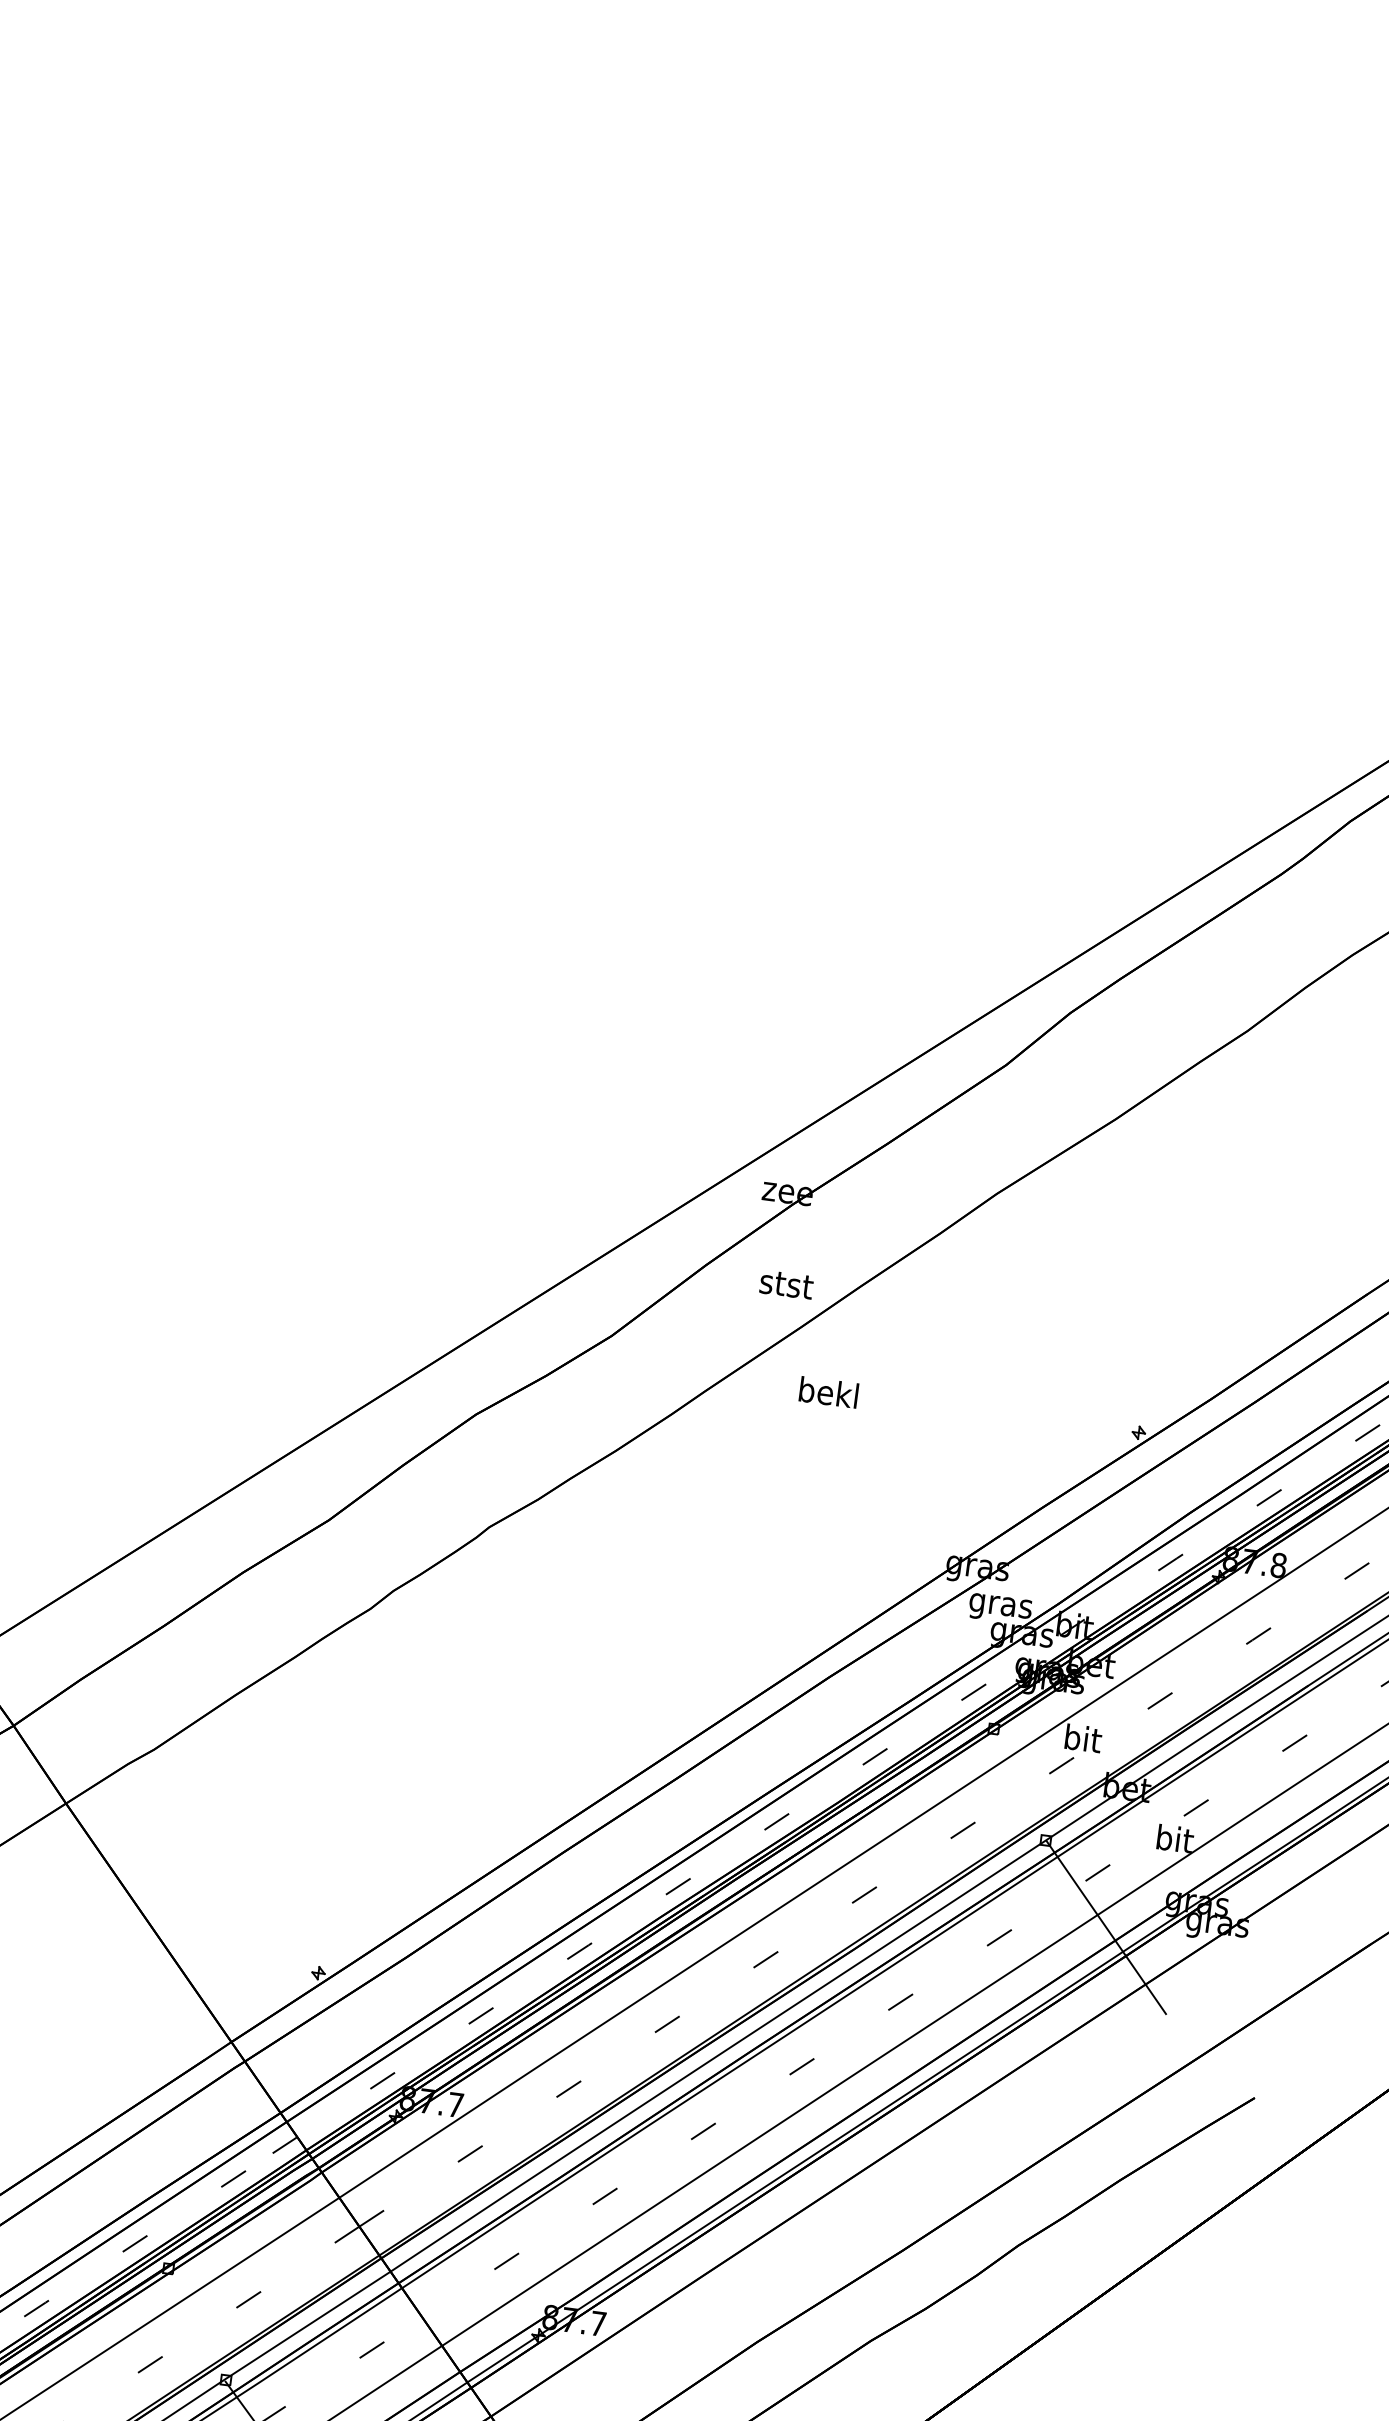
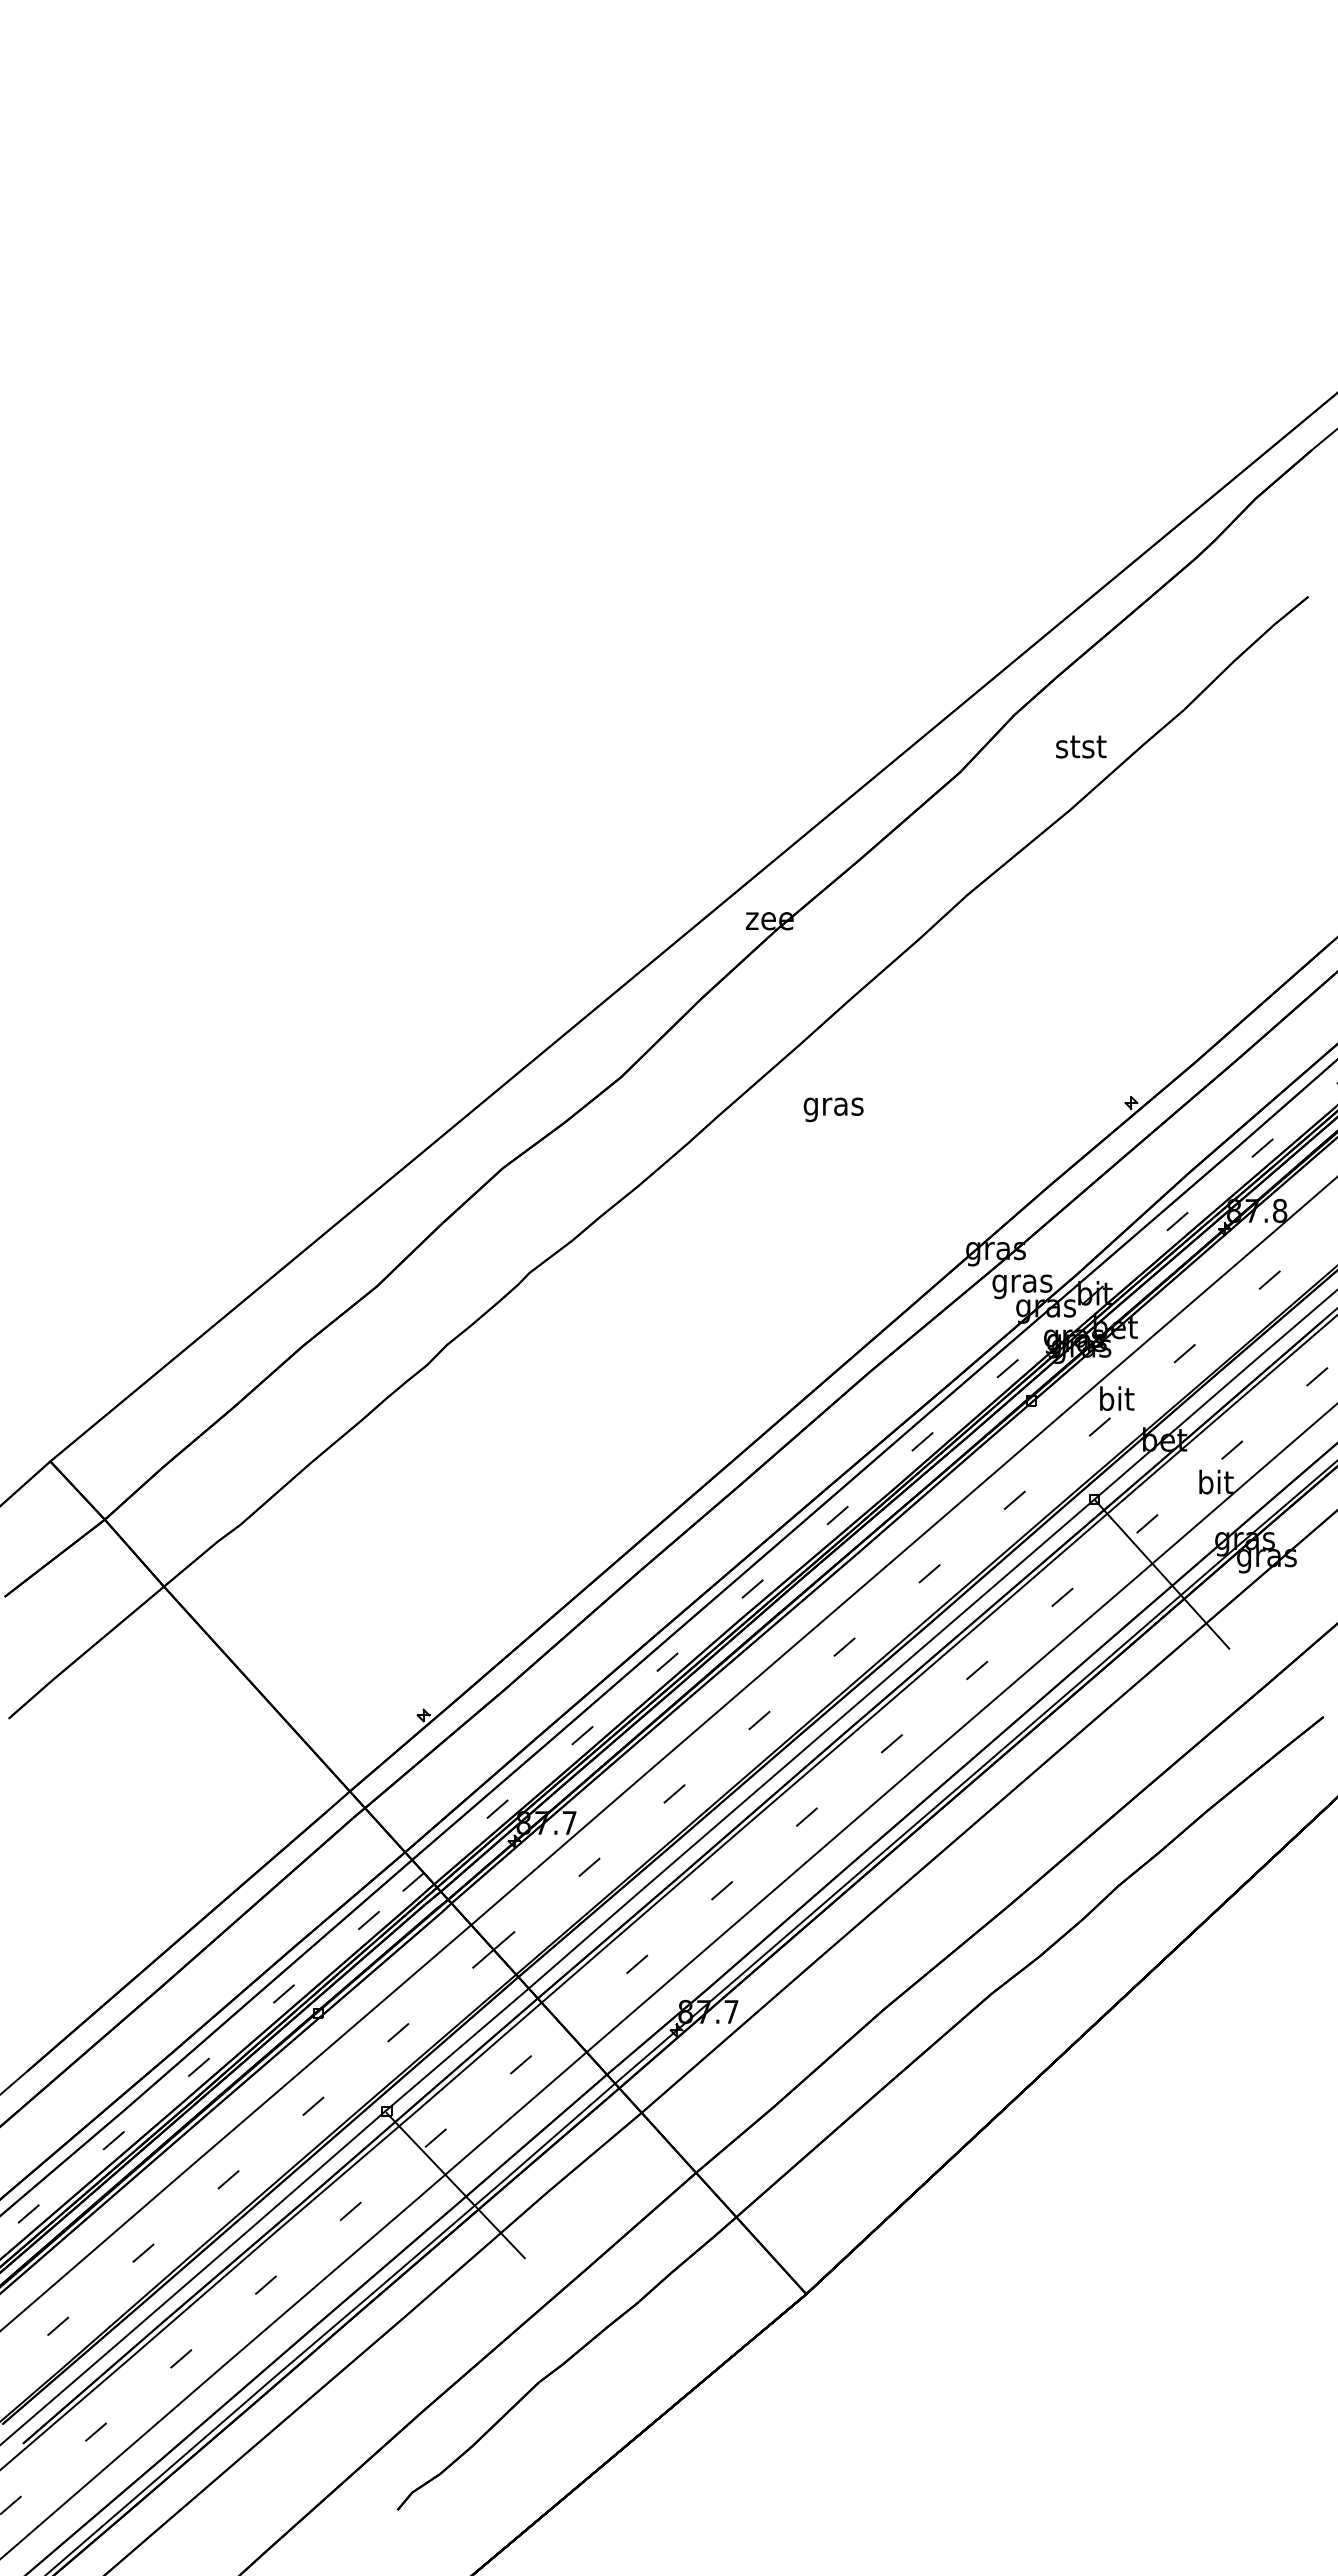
text: (787, 1284) -> (1081, 746), moved
text: (828, 1395) -> (833, 1106), bekl -> gras

